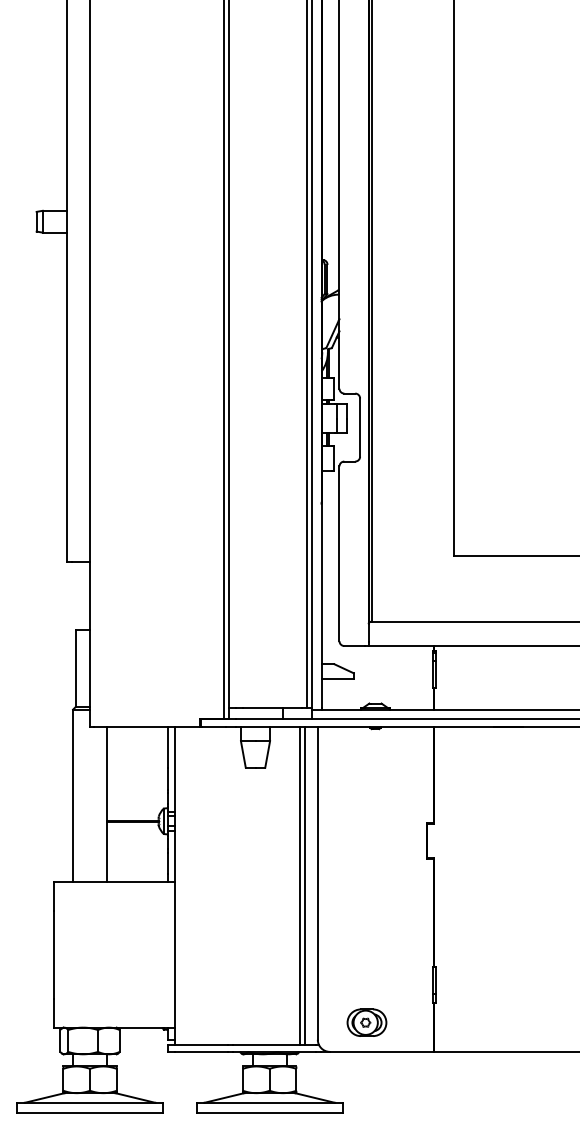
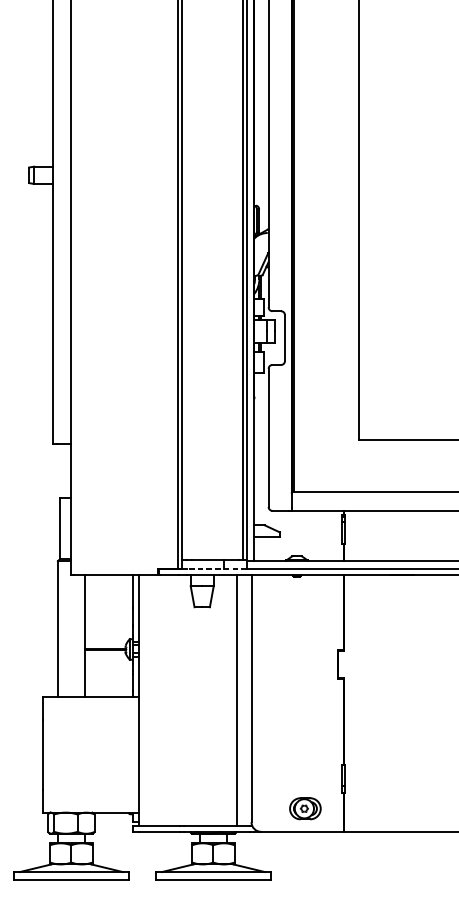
line: (273, 719) -> (216, 568), solid -> dashed
line: (304, 885) -> (240, 700), removed
part: (366, 1022) -> (305, 808), moved

